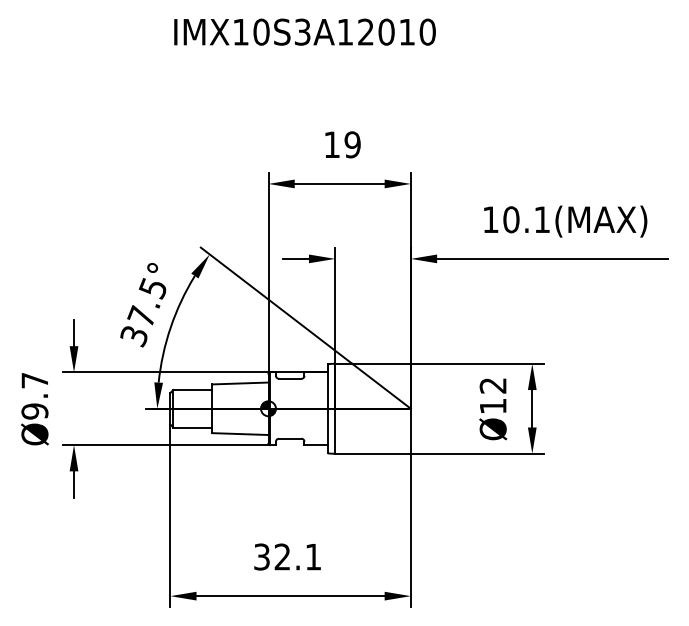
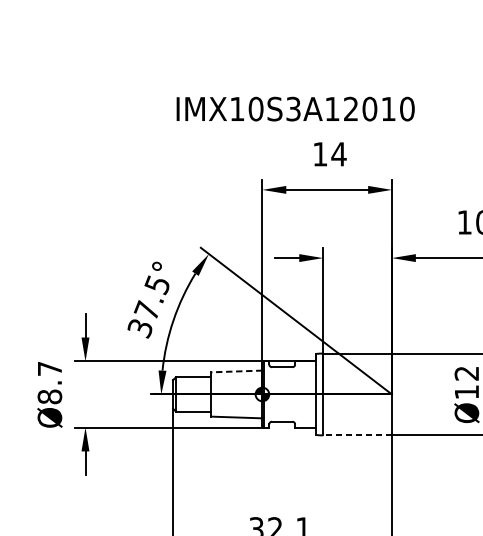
text: (304, 31) -> (295, 108), moved
text: (352, 144) -> (338, 154), 19 -> 14
line: (239, 383) -> (236, 371), solid -> dashed
text: (34, 411) -> (49, 396), Ø9.7 -> Ø8.7
line: (373, 453) -> (357, 435), solid -> dashed

